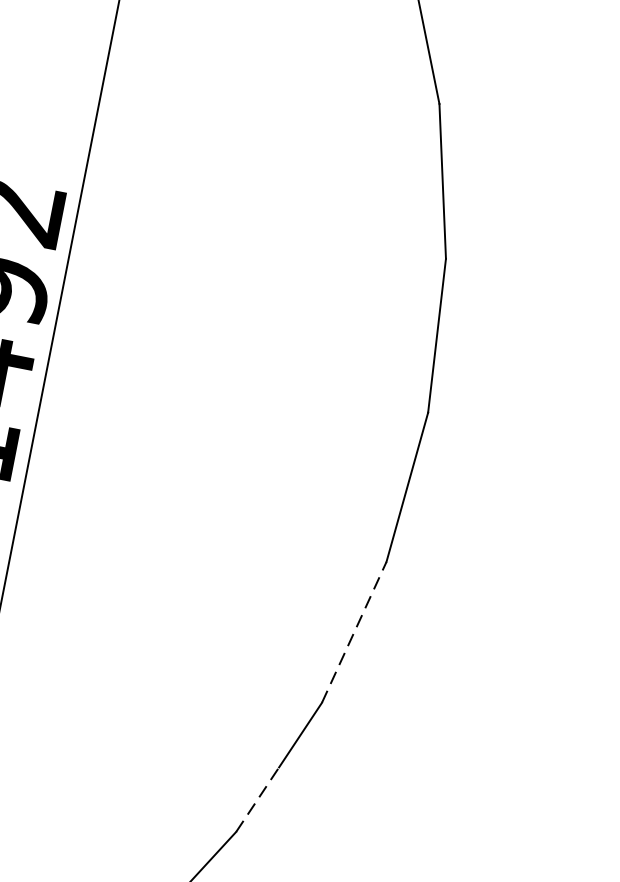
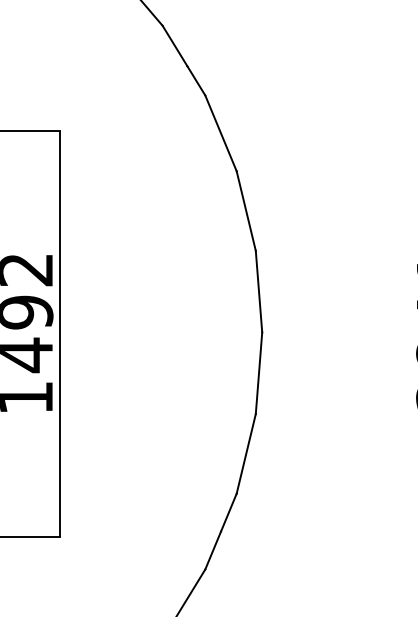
line: (354, 631) -> (246, 453), dashed -> solid
line: (258, 799) -> (213, 550), dashed -> solid

